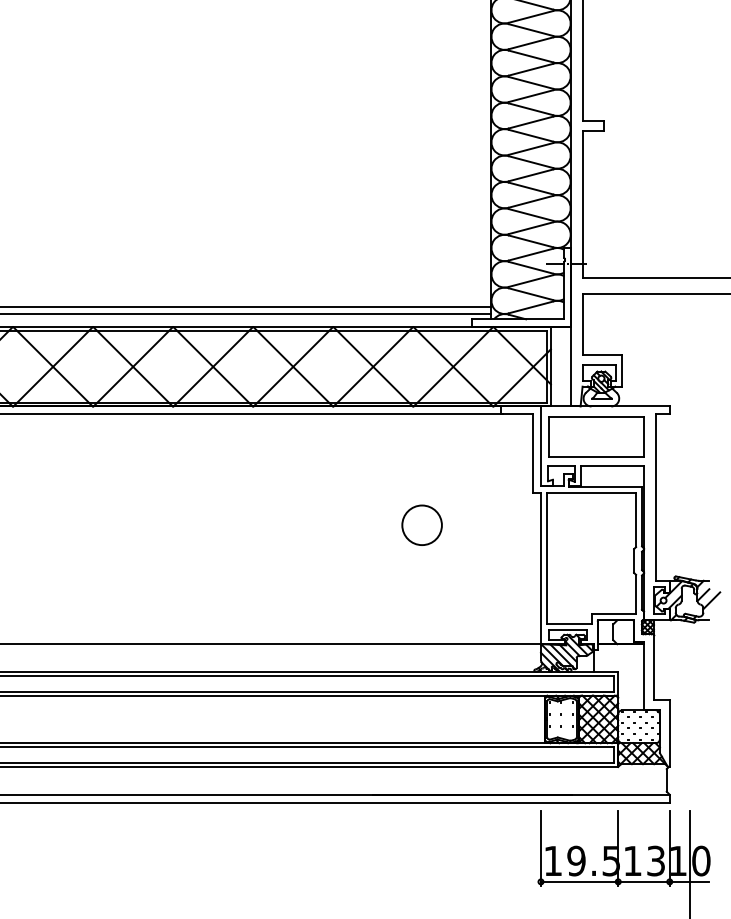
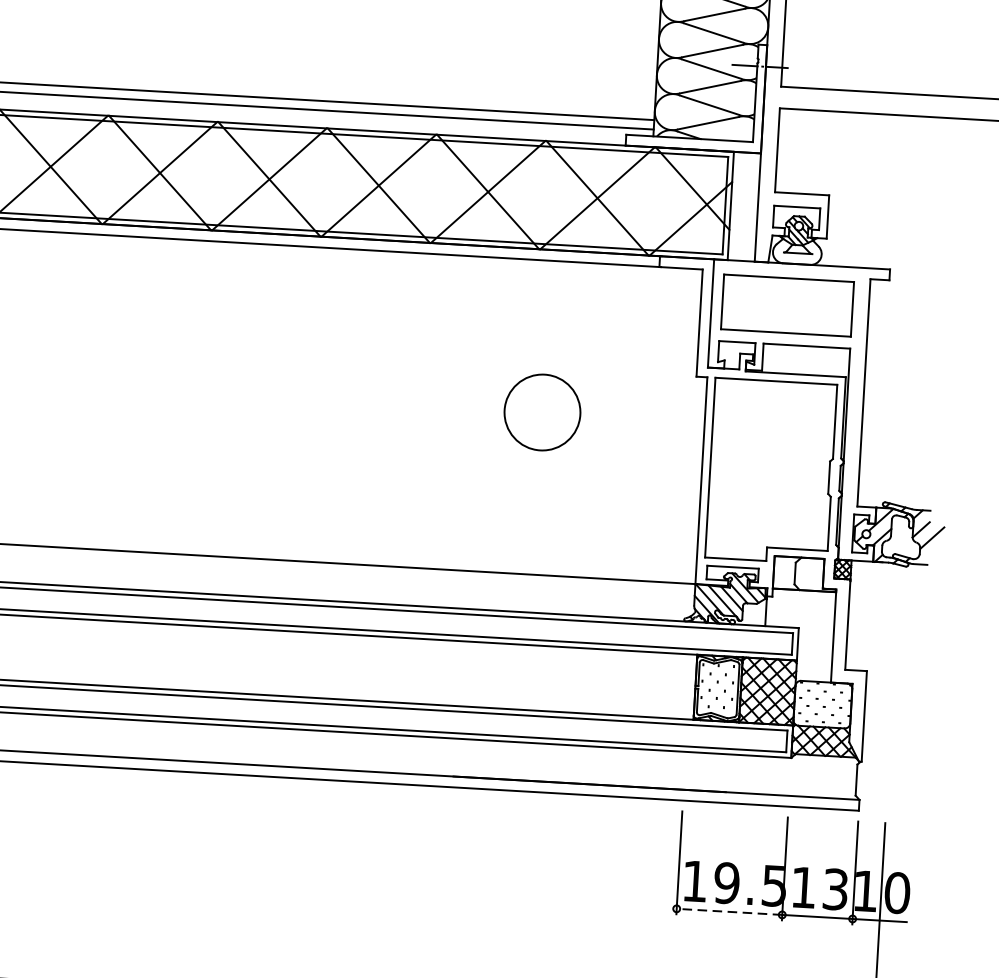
circle: (421, 524) -> (541, 411), size x1.4
line: (579, 881) -> (729, 911), solid -> dashed

